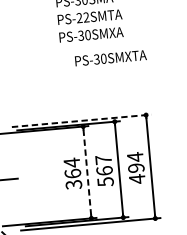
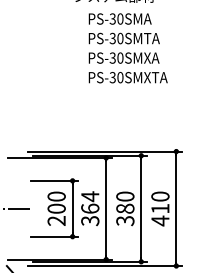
text: (82, 17) -> (116, 38), PS-22SMTA -> PS-30SMTA
text: (110, 58) -> (127, 77), moved
line: (82, 120) -> (105, 151), dashed -> solid
text: (135, 162) -> (160, 202), 494 -> 410
text: (104, 170) -> (125, 208), 567 -> 380
line: (87, 173) -> (106, 209), dashed -> solid
part: (40, 176) -> (54, 208), added

